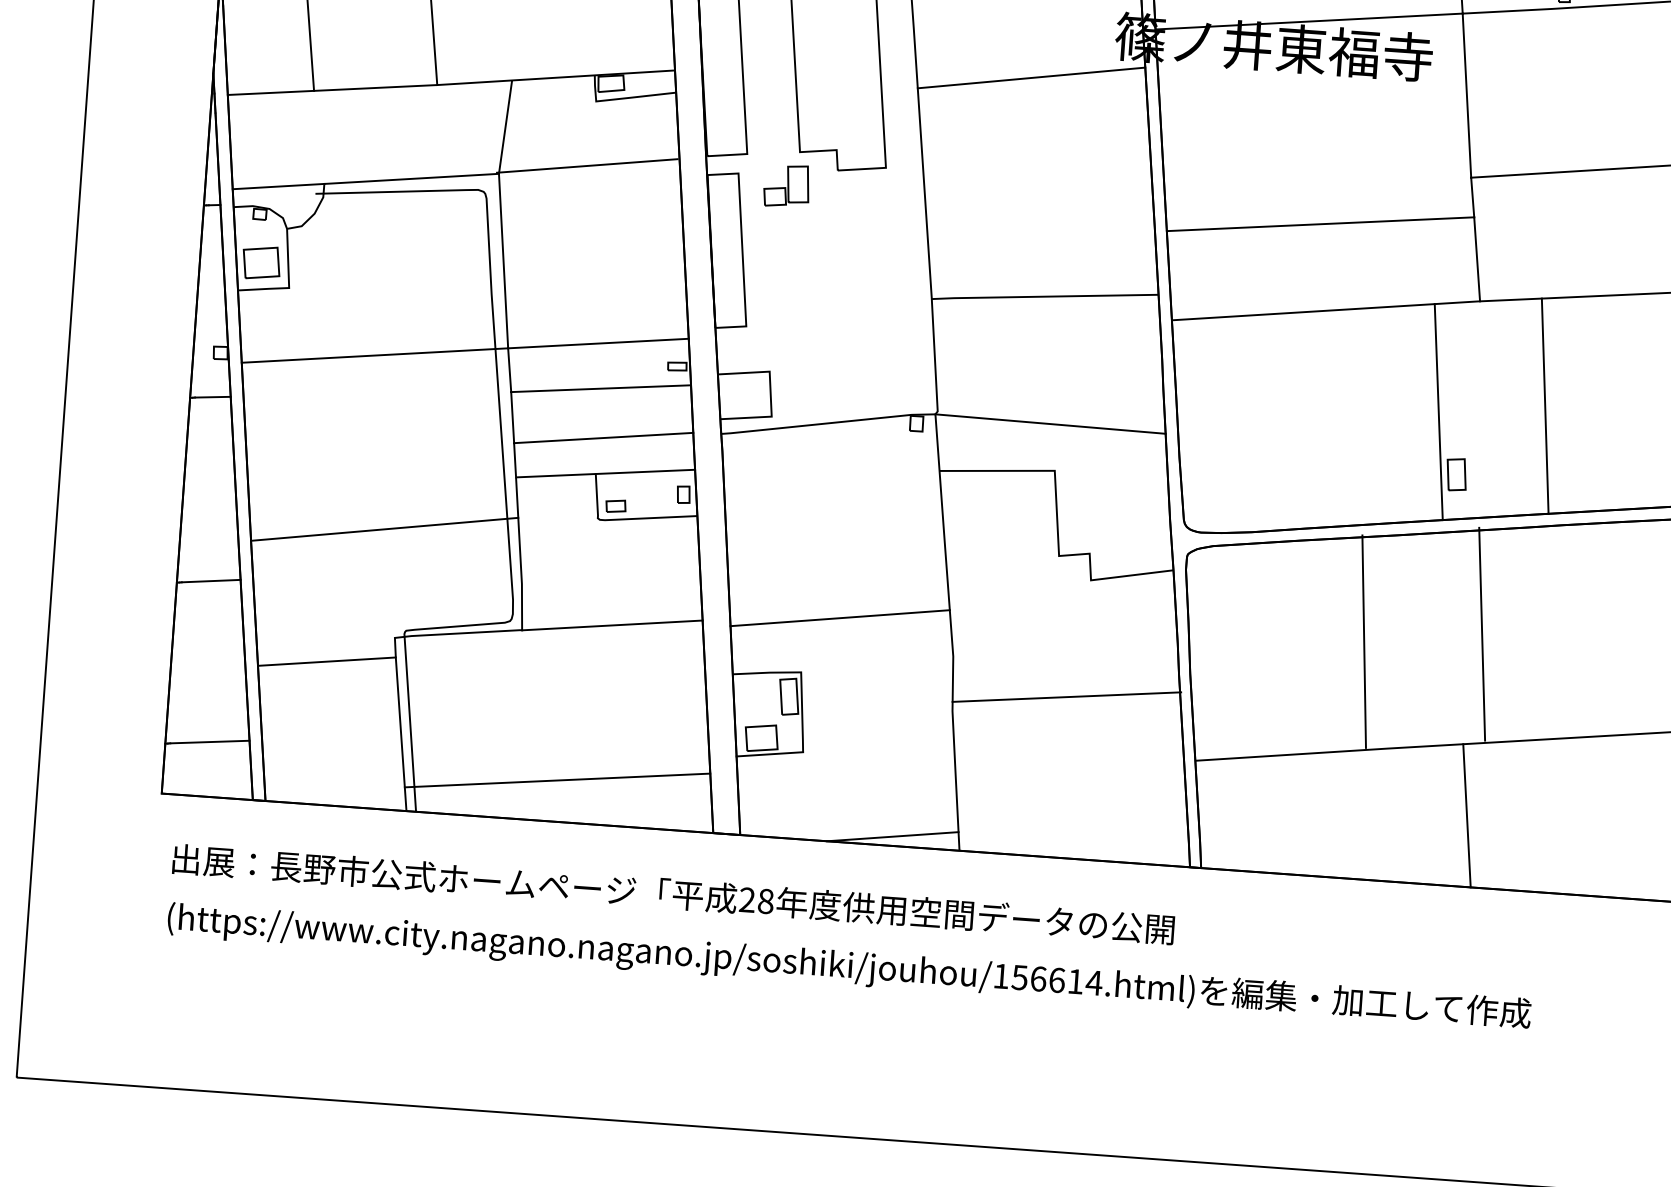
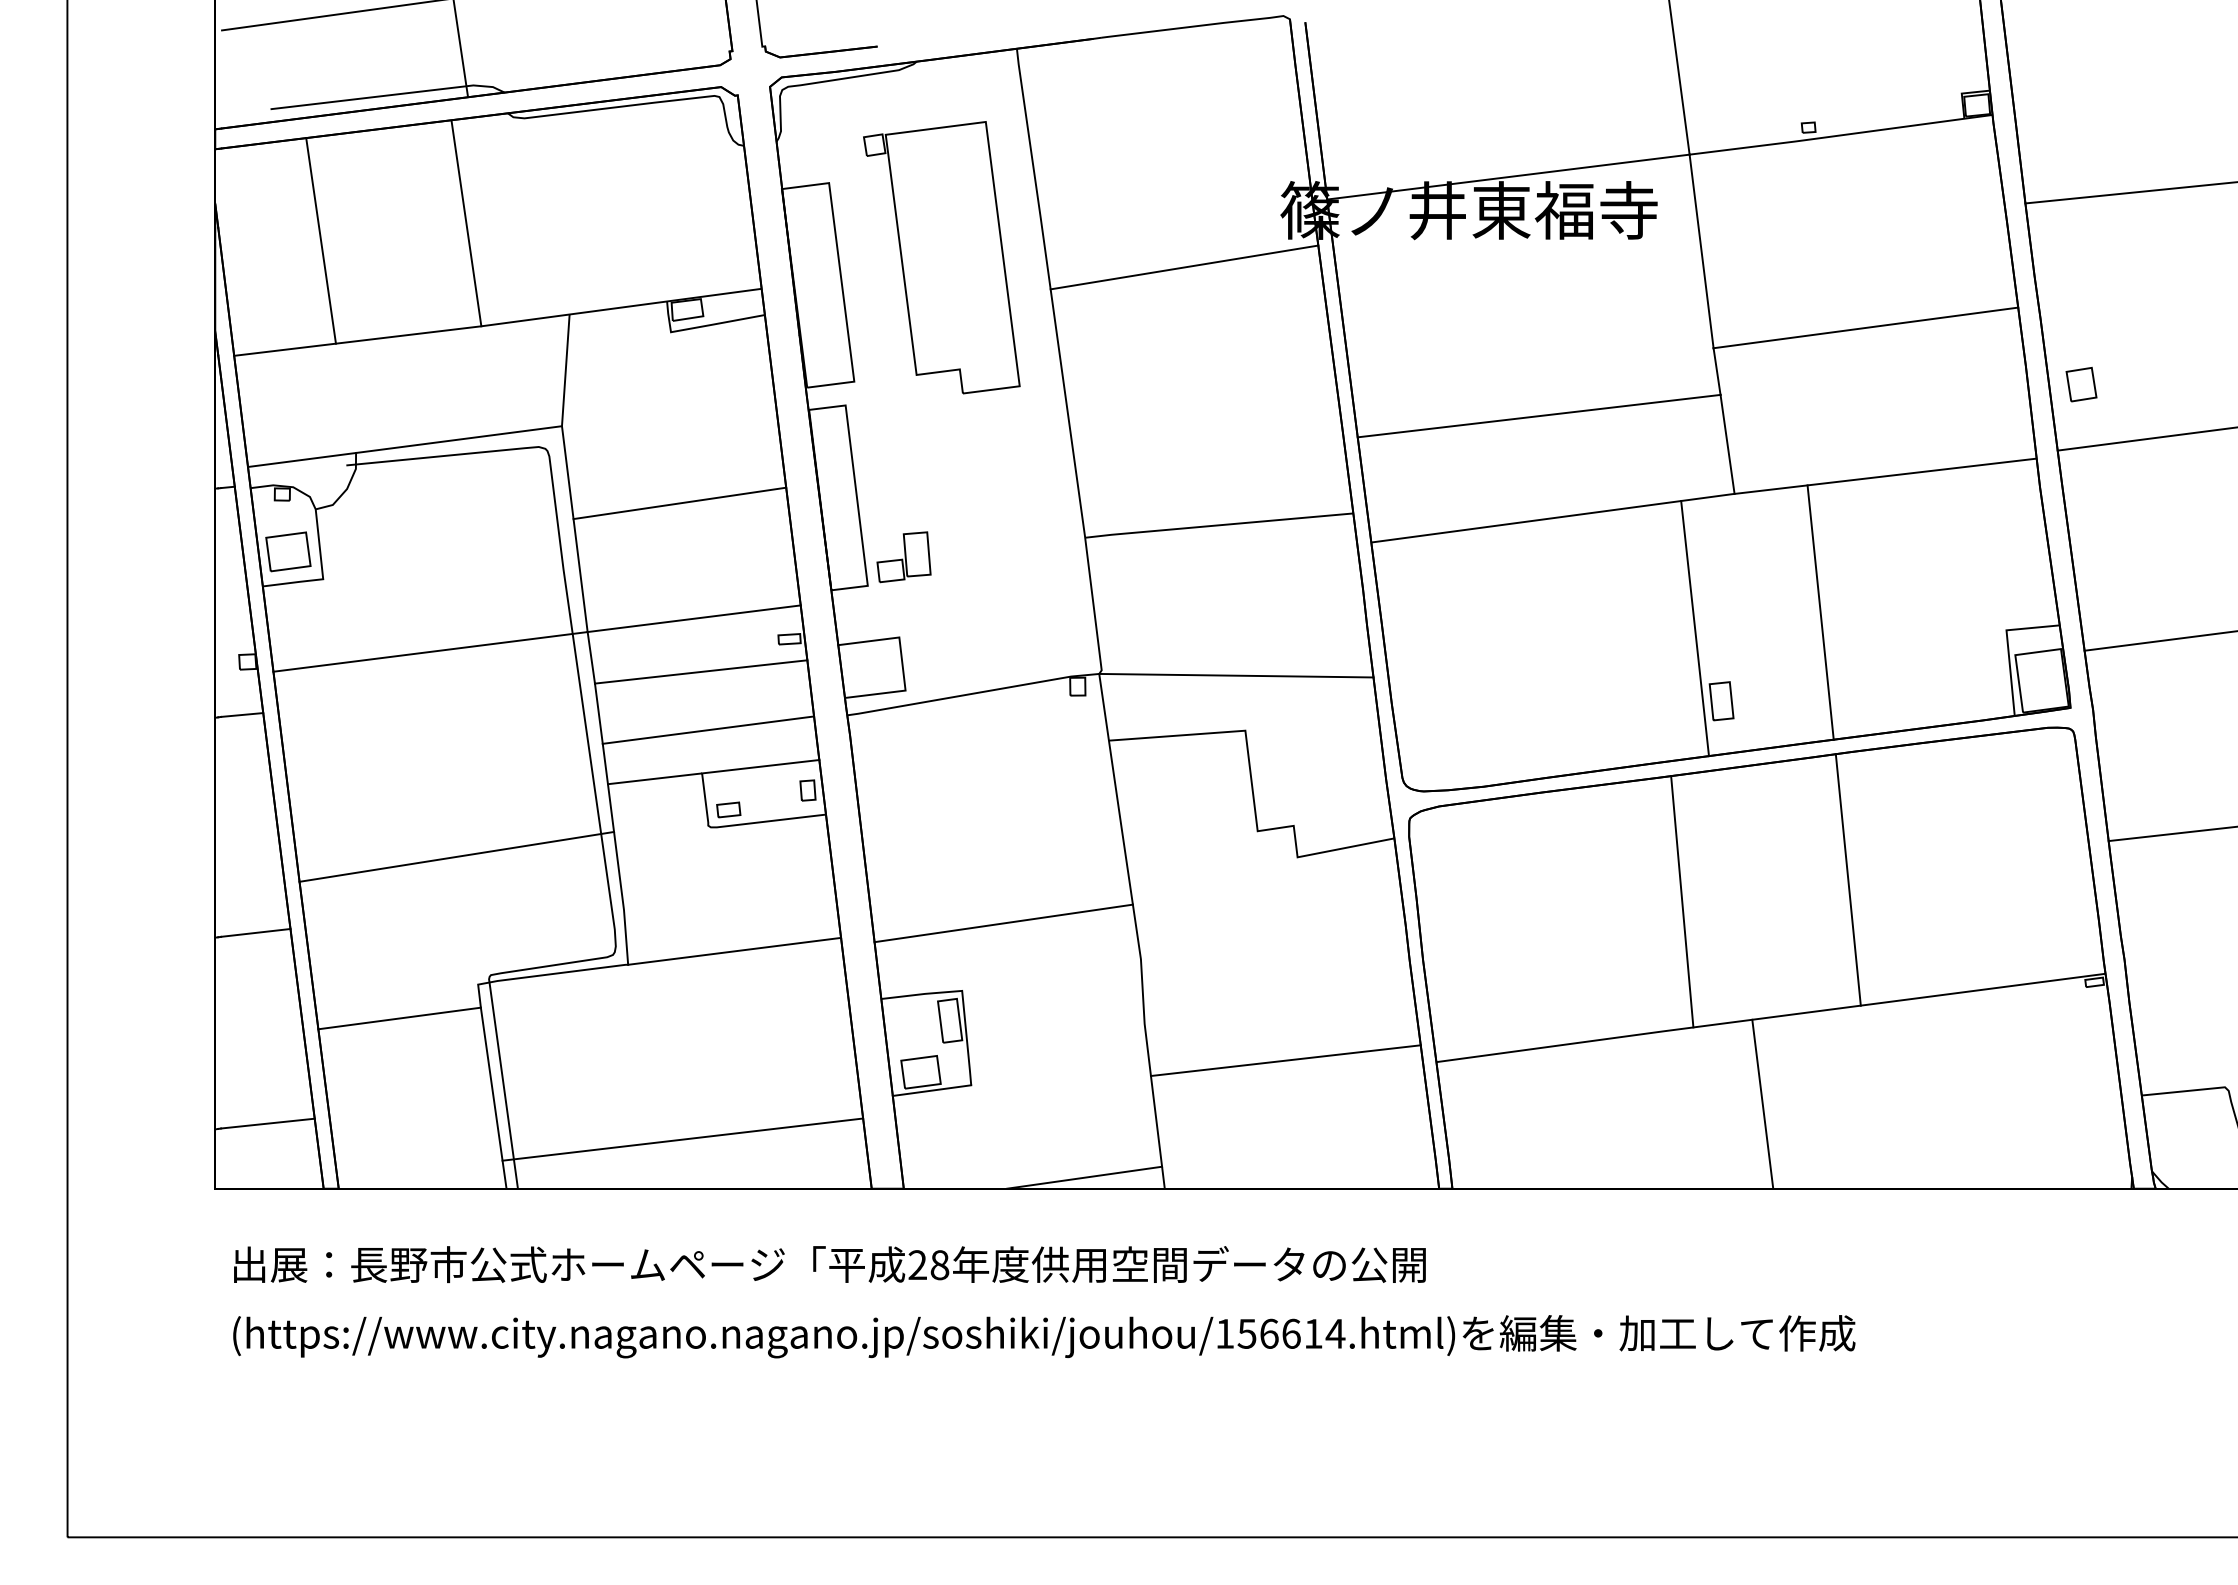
line: (586, 166) -> (679, 503), moved
part: (786, 186) -> (903, 557), moved
line: (1481, 633) -> (1847, 879), moved
line: (1364, 641) -> (1682, 901), moved
line: (1066, 696) -> (1285, 1060), moved

